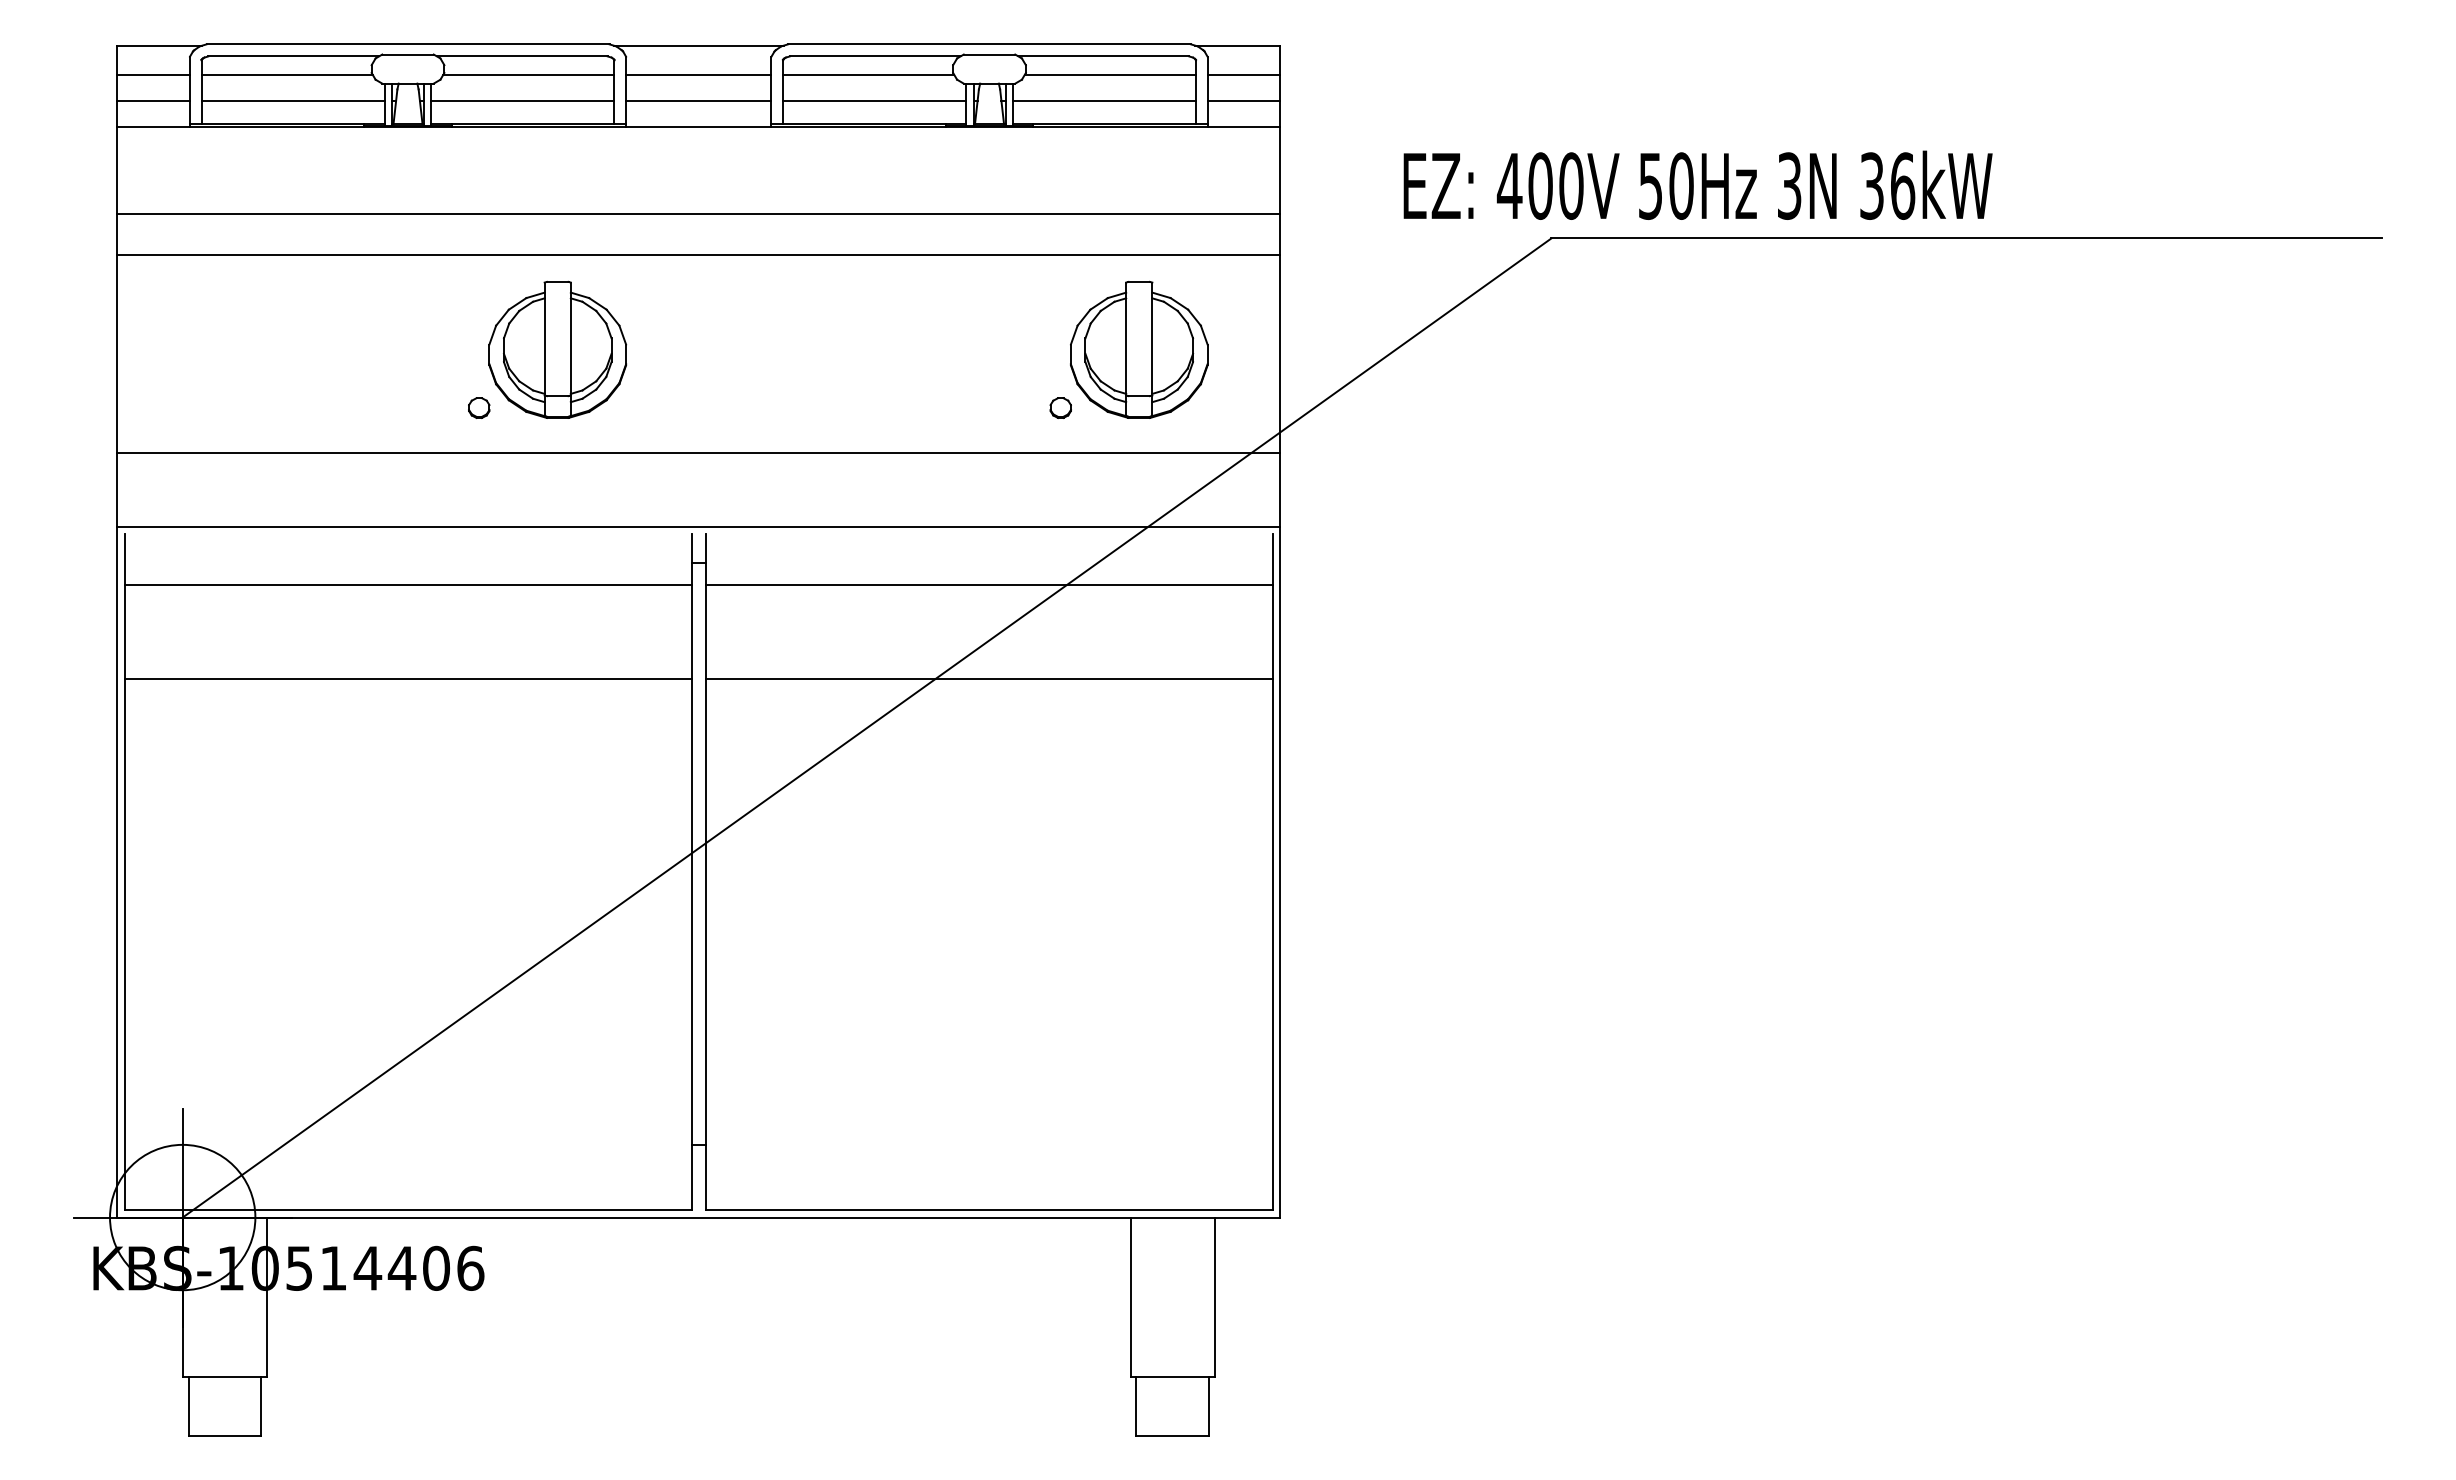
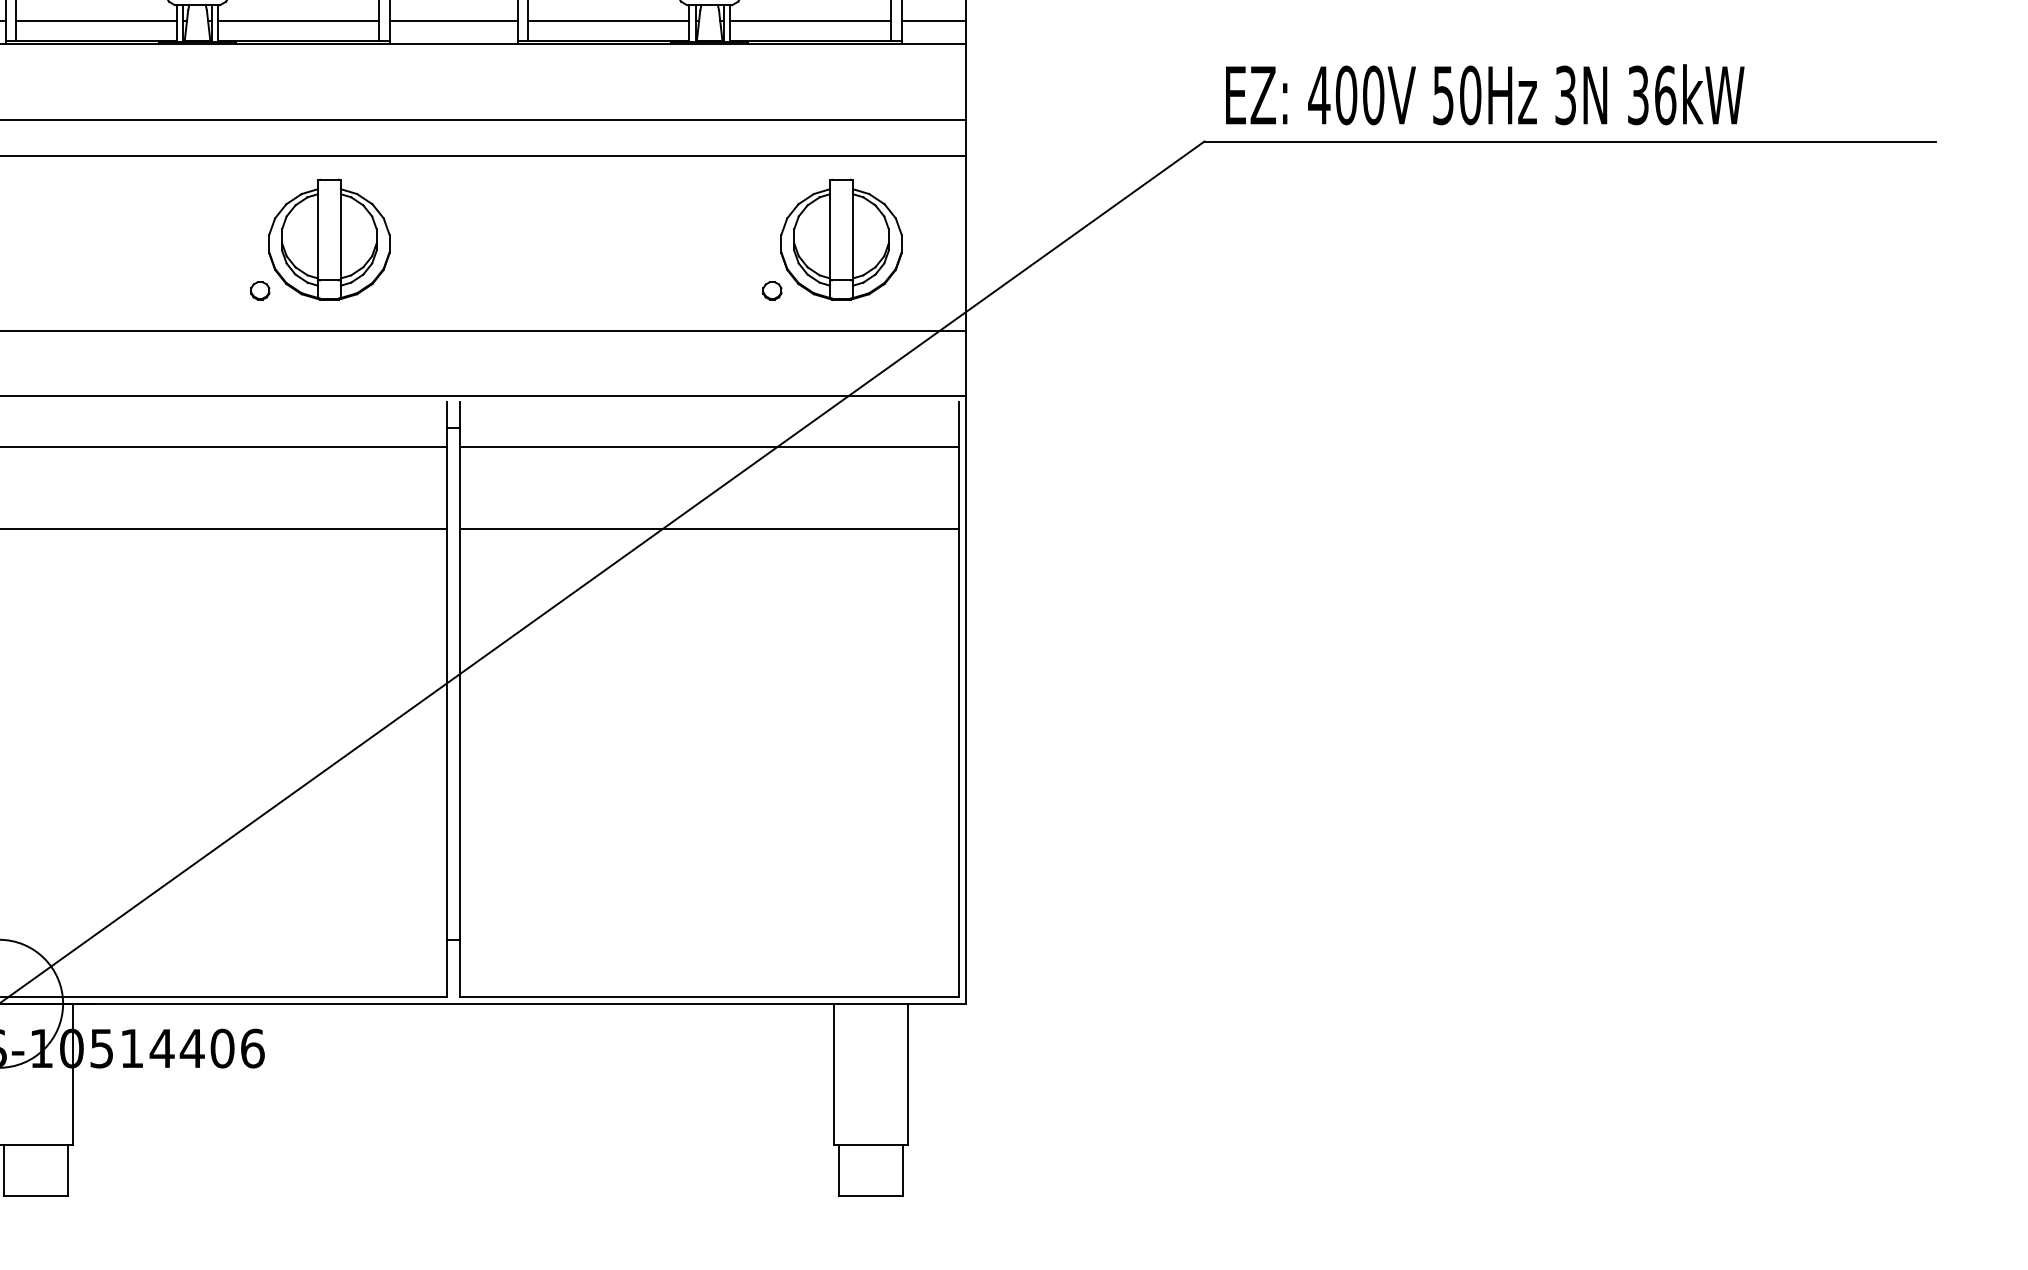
text: (1697, 184) -> (1484, 93), moved

